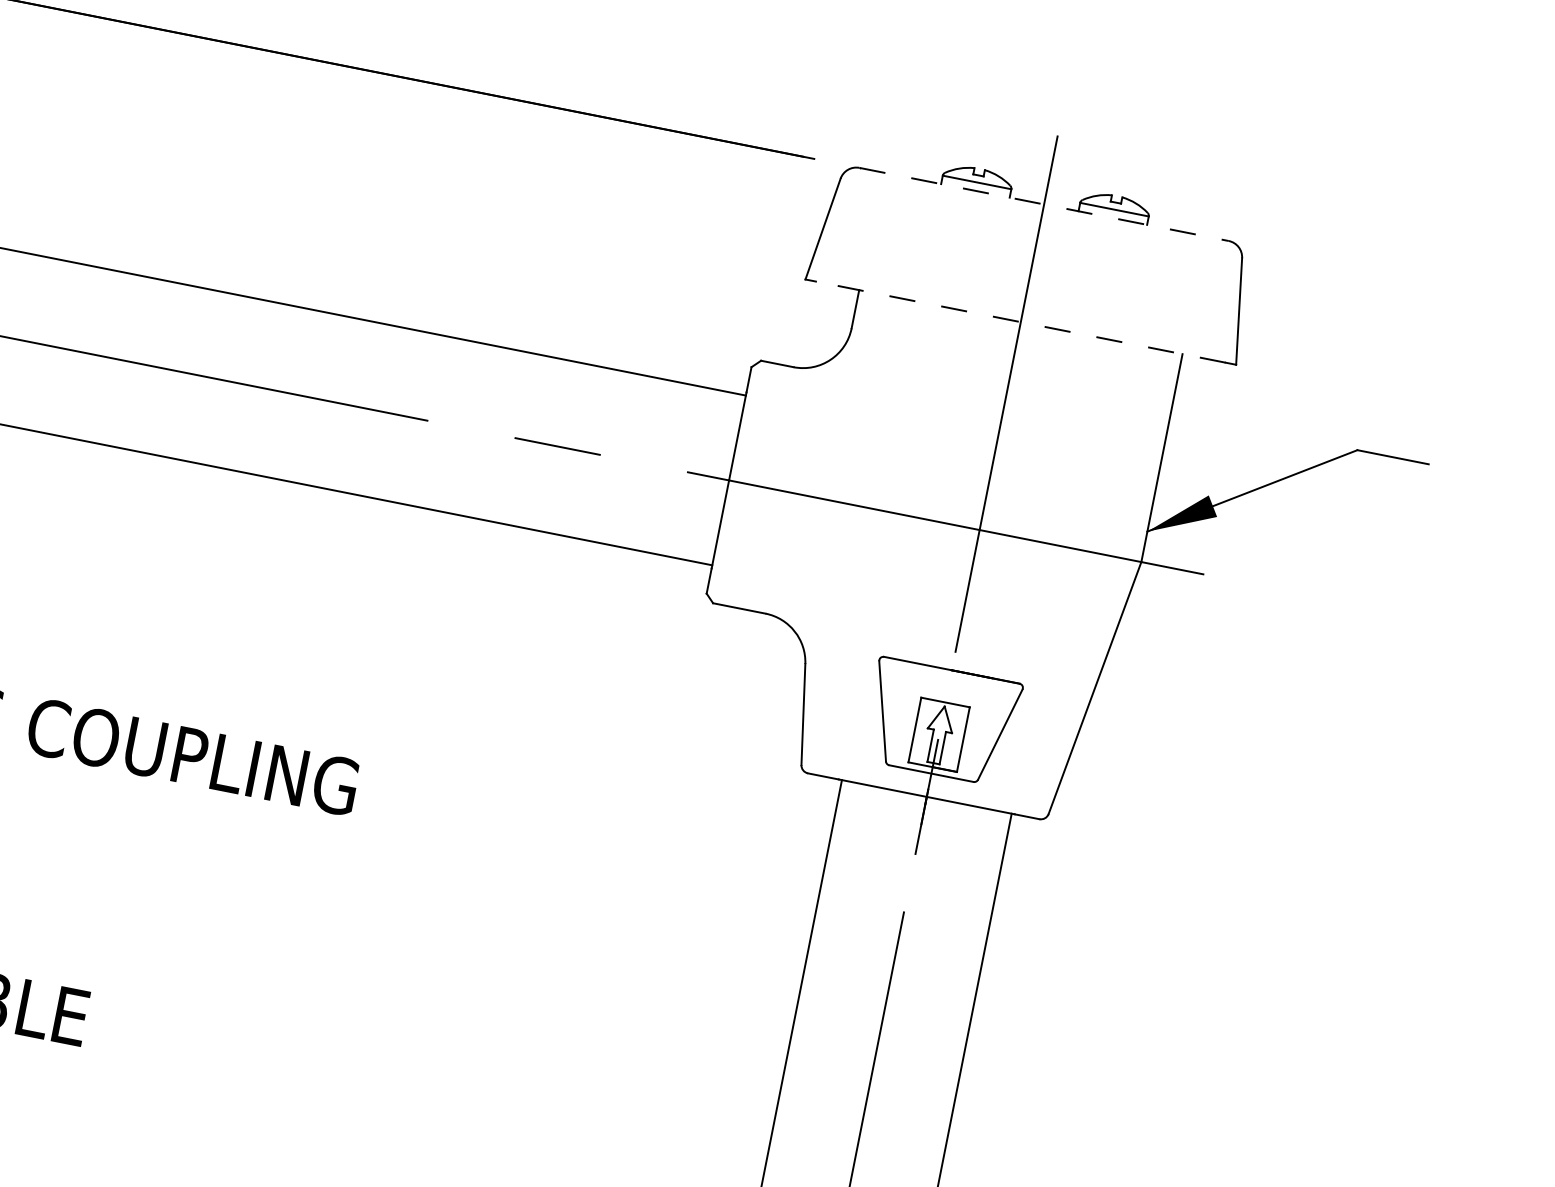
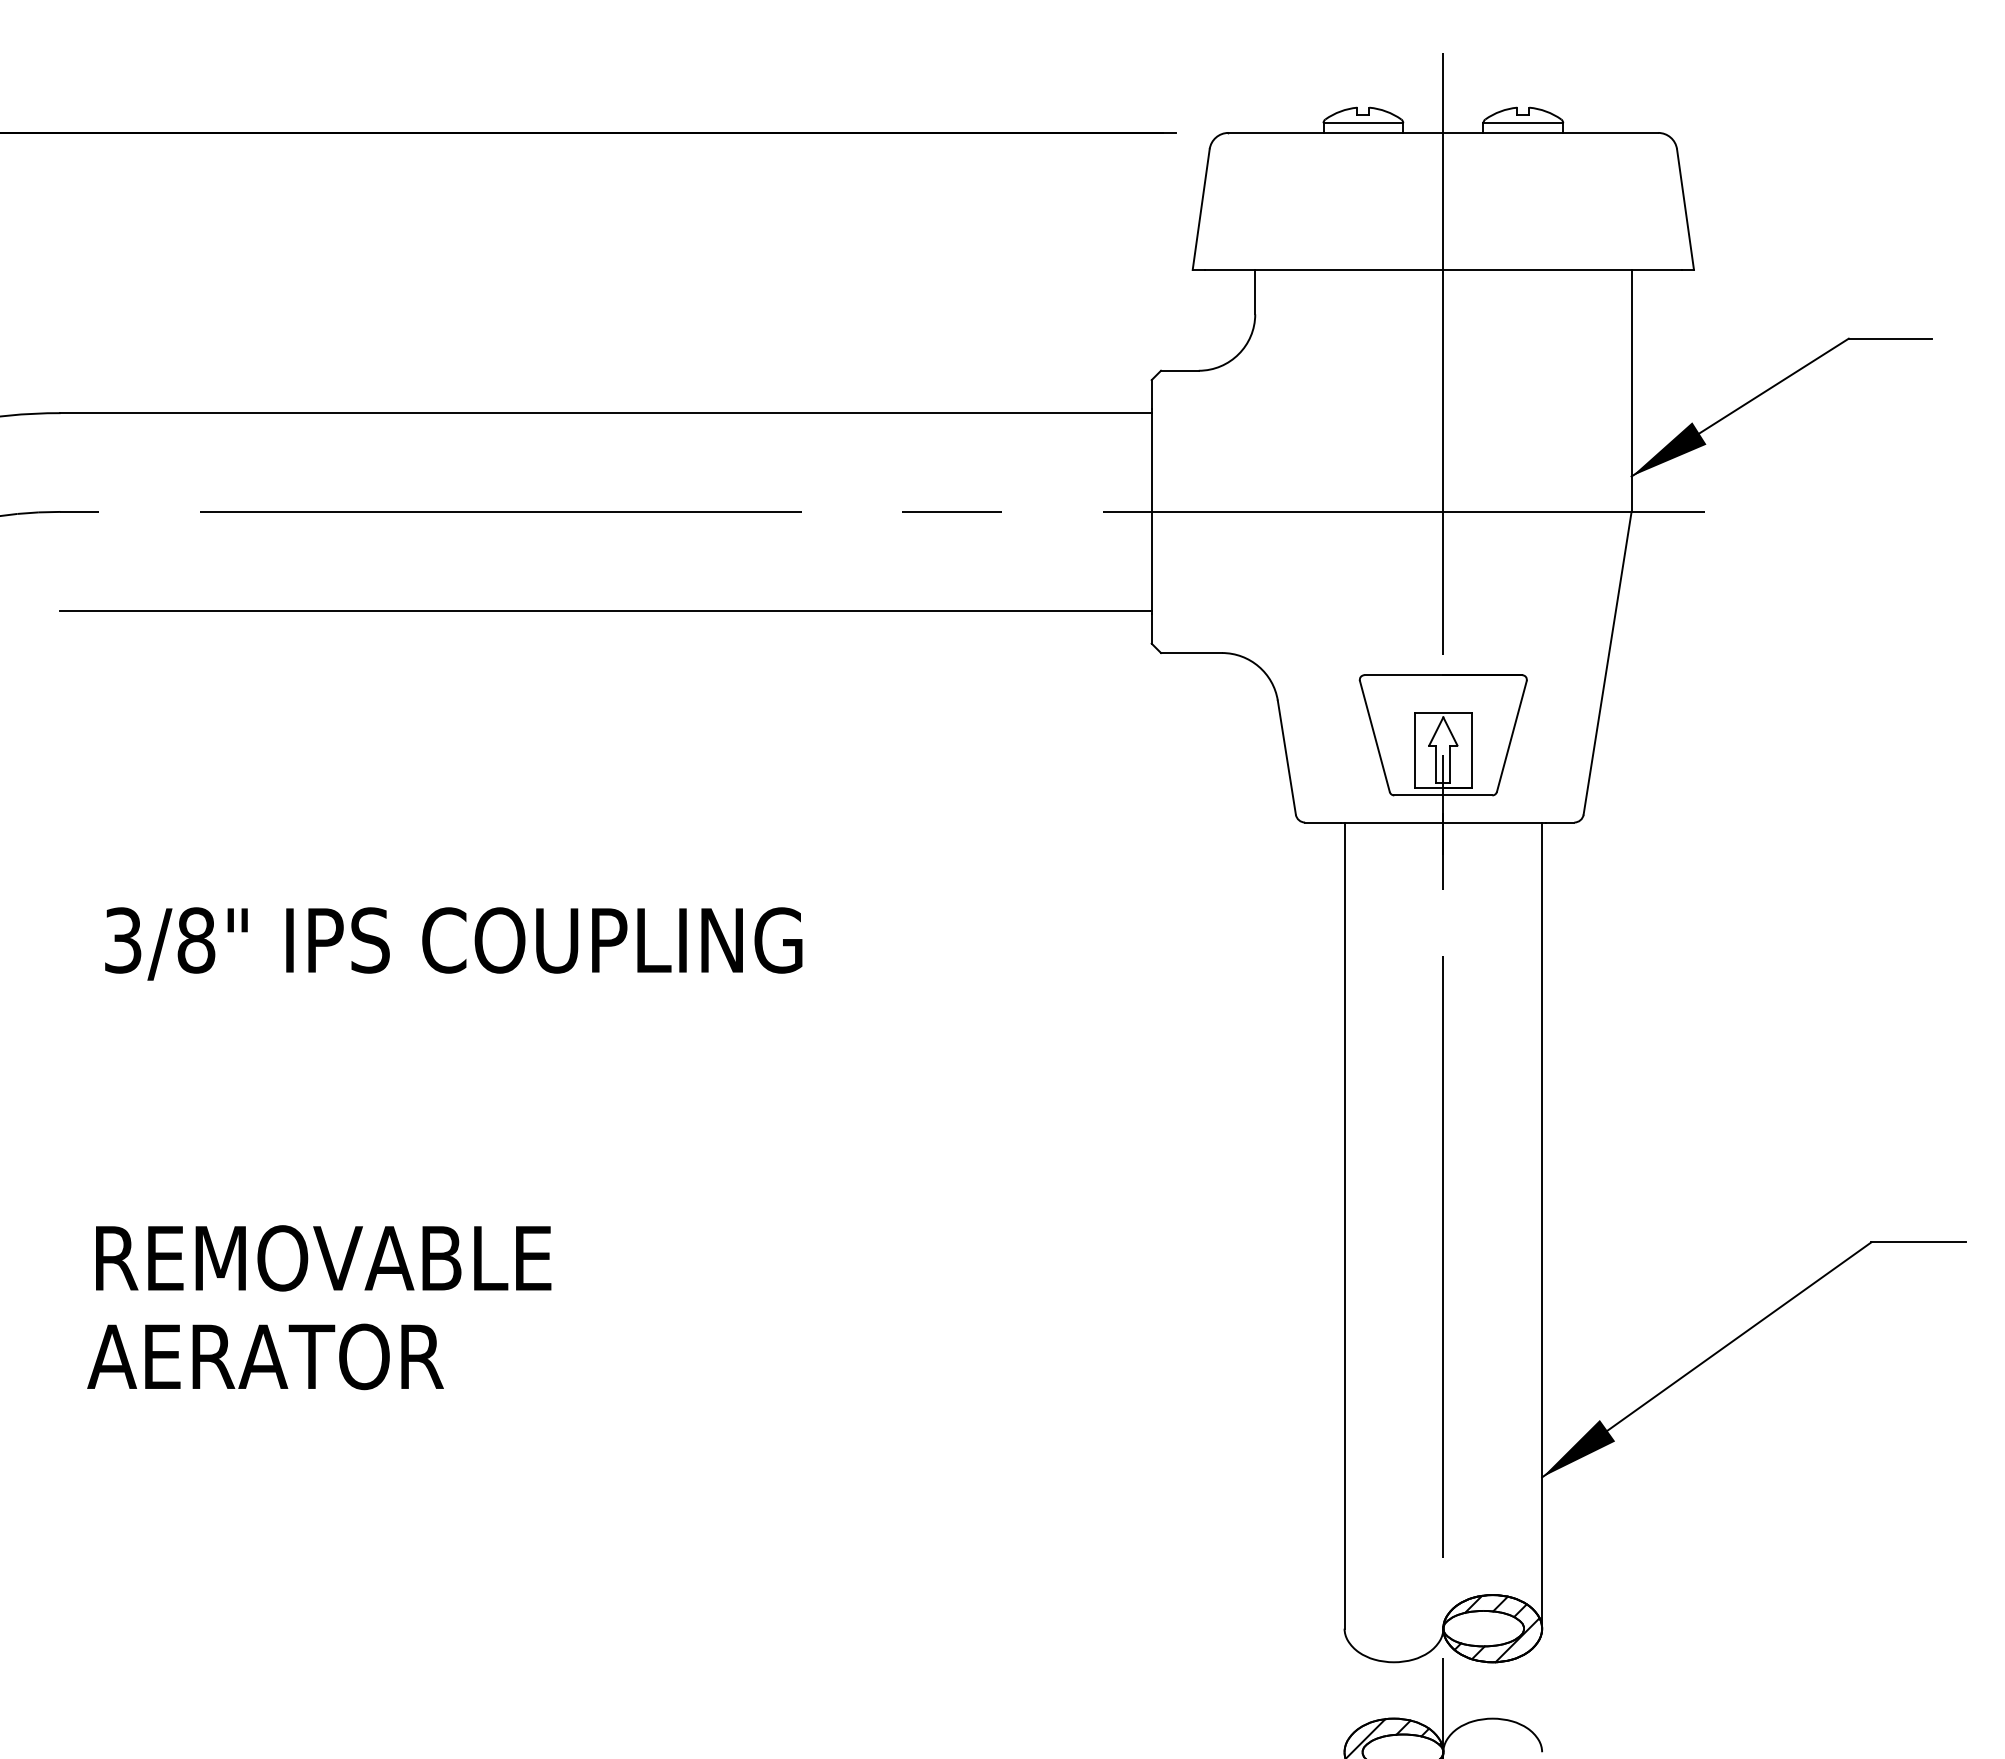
line: (1044, 204) -> (1443, 132), dashed -> solid
line: (1020, 321) -> (1442, 269), dashed -> solid

